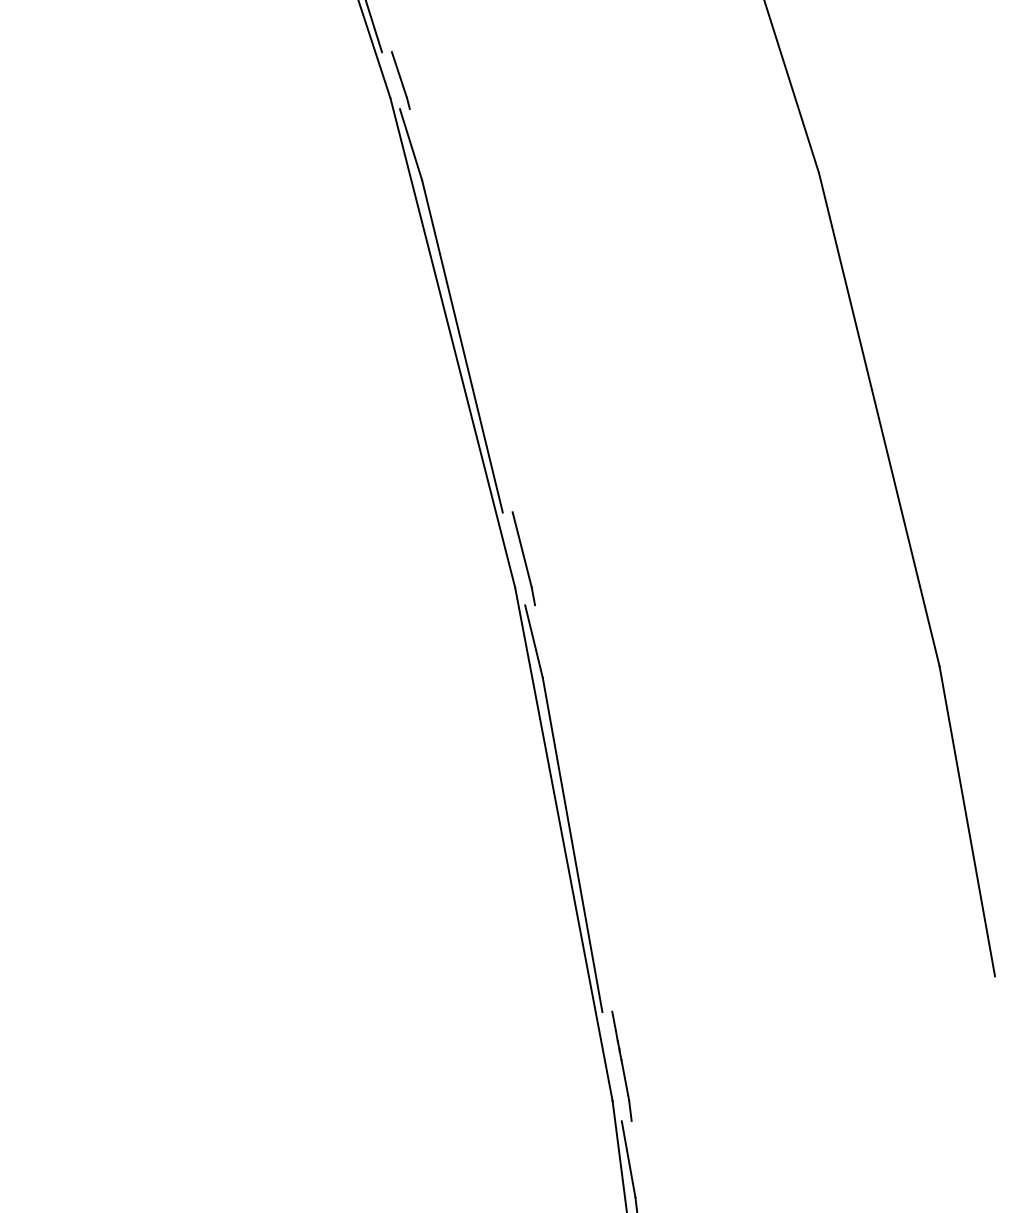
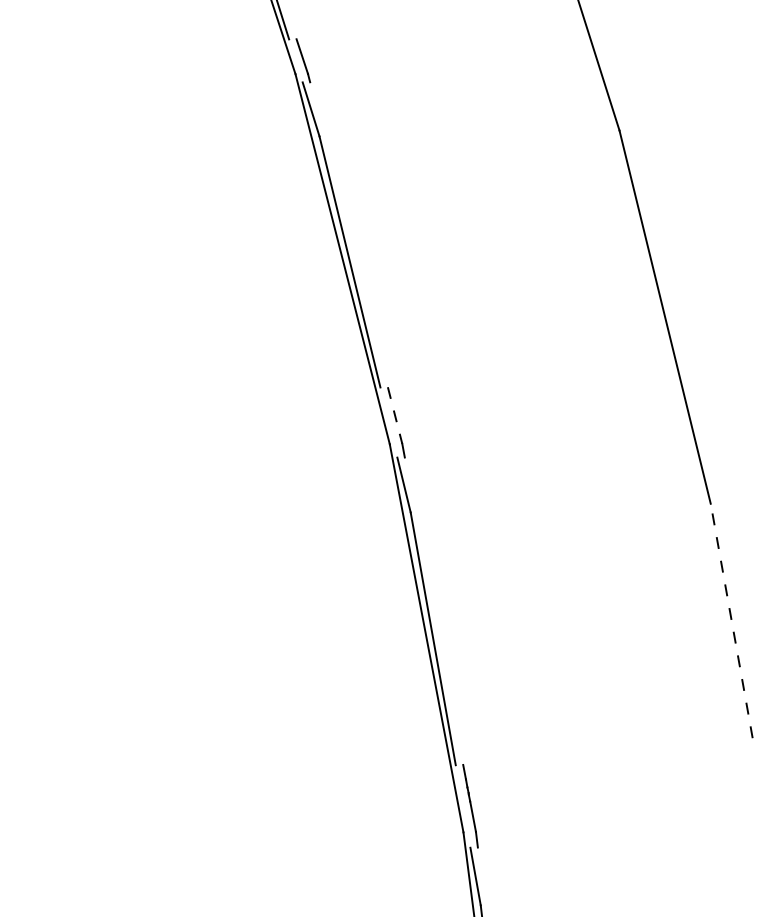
line: (522, 549) -> (395, 415), solid -> dashed
line: (967, 820) -> (731, 620), solid -> dashed

